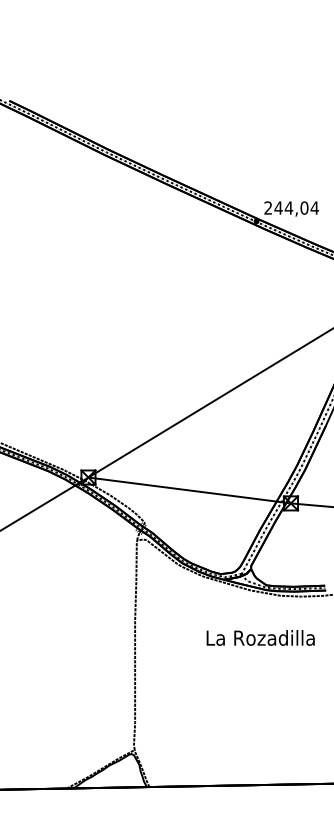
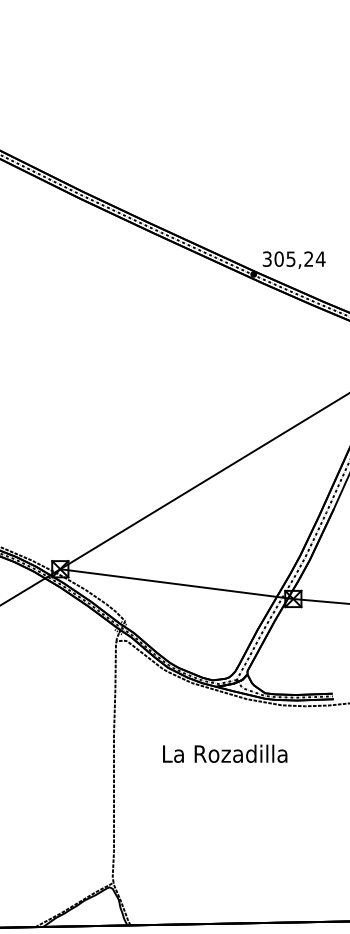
text: (286, 207) -> (288, 258), 244,04 -> 305,24
text: (260, 637) -> (224, 753), moved

